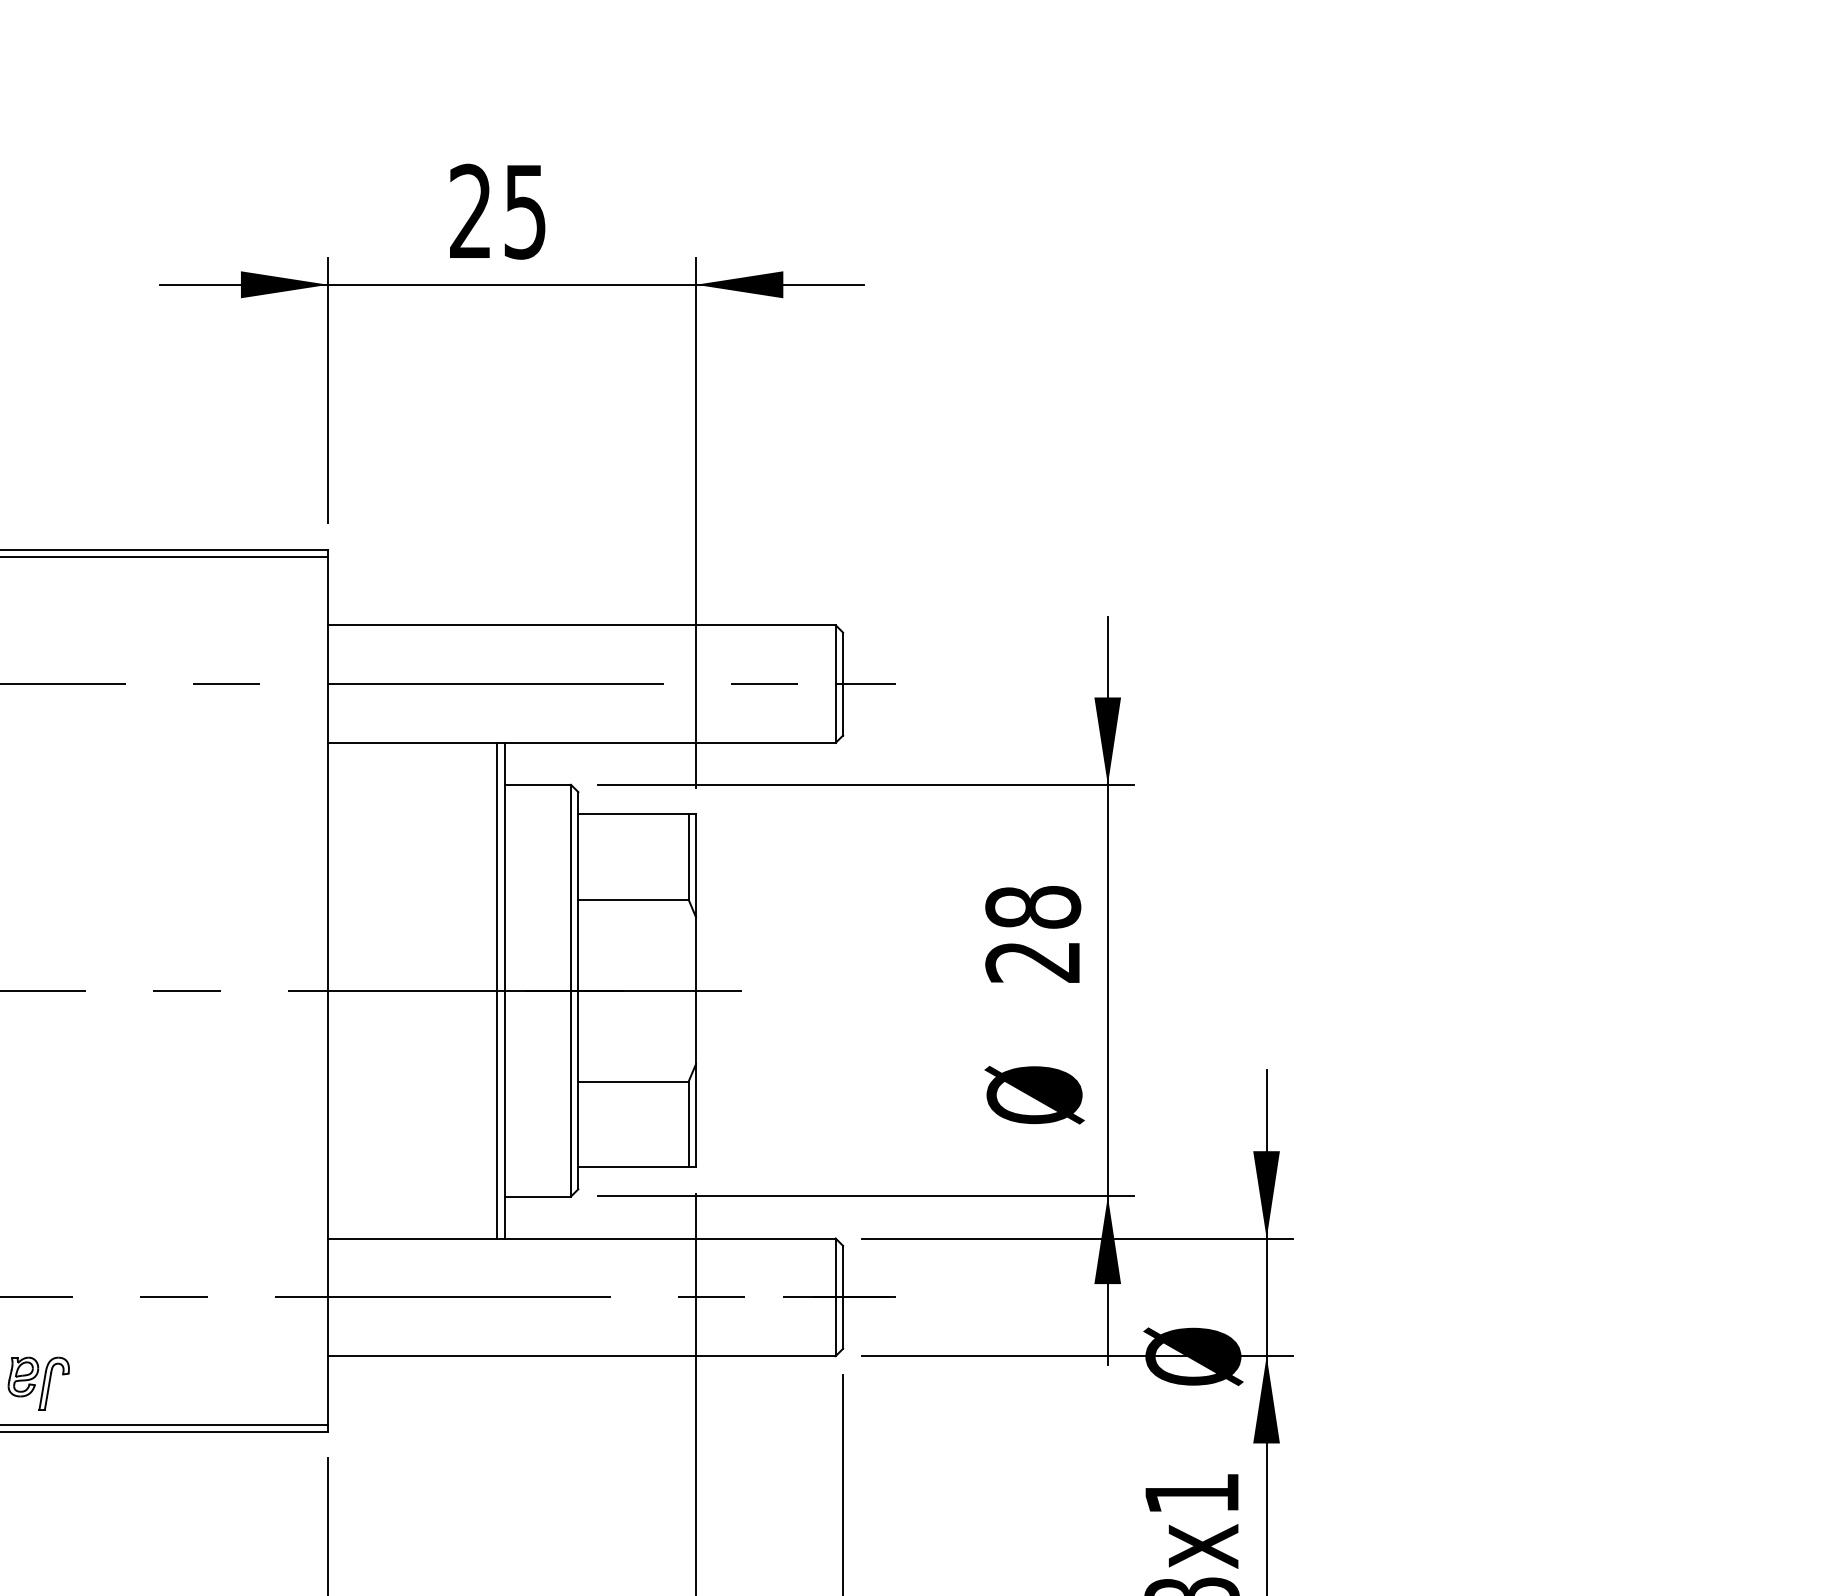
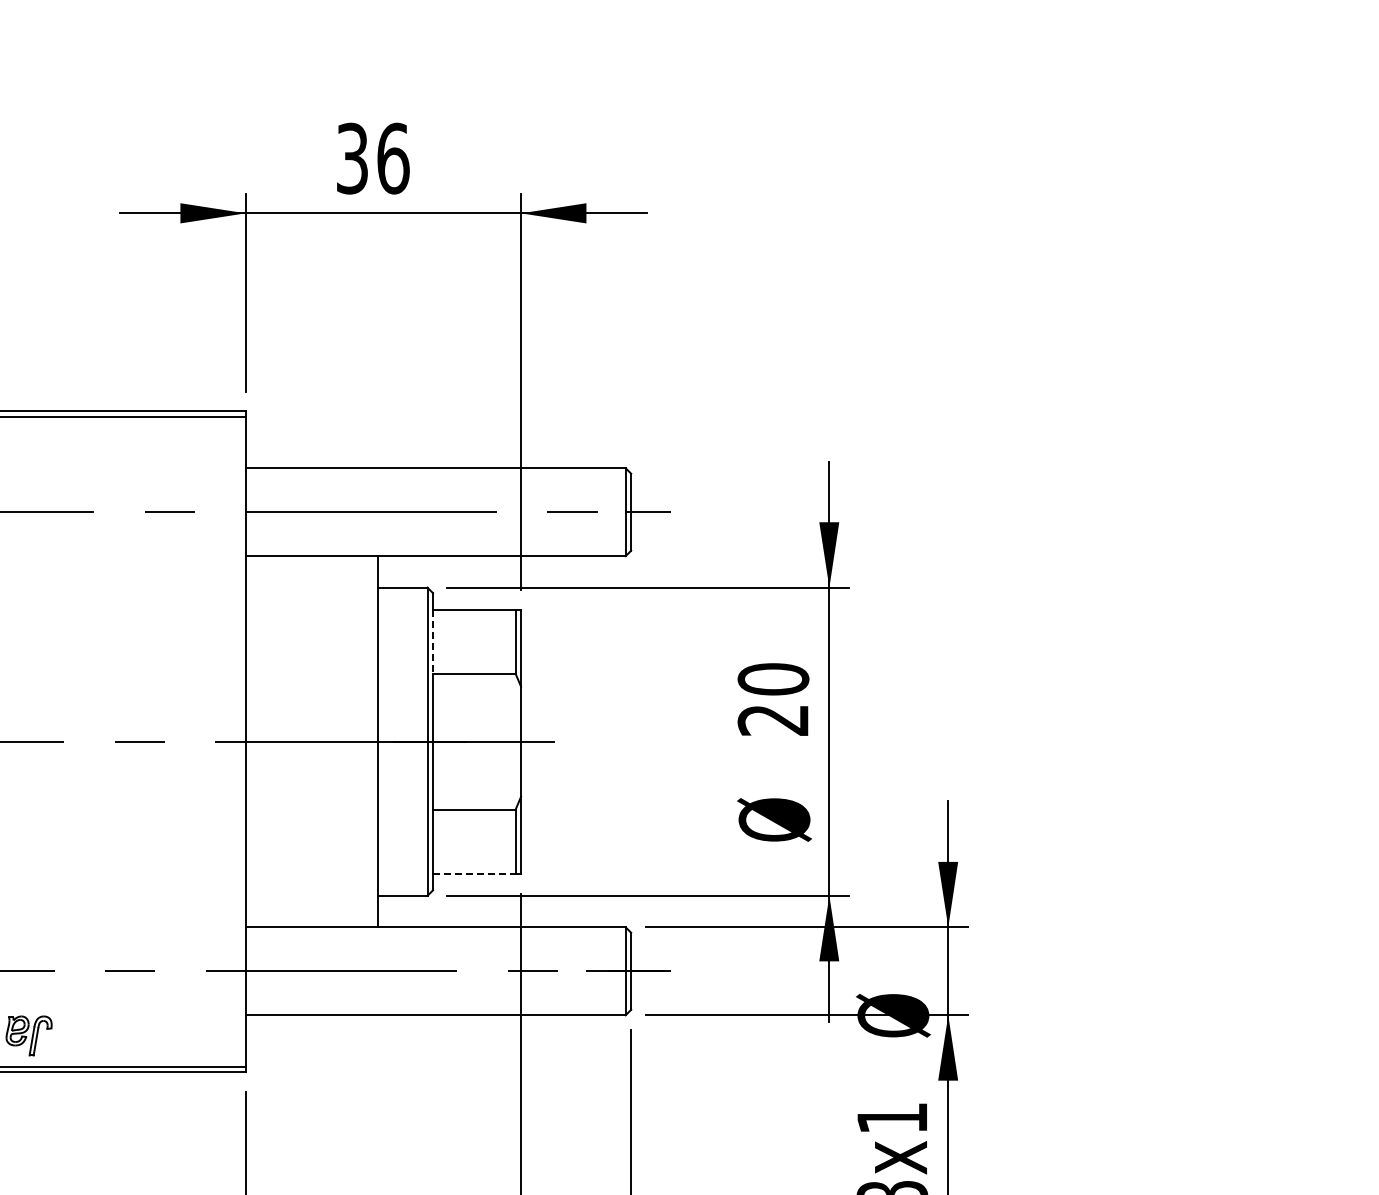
text: (498, 211) -> (373, 158), 25 -> 36
line: (579, 858) -> (433, 642), solid -> dashed
text: (1033, 907) -> (773, 679), 28 -> 20
line: (497, 990) -> (372, 741), removed
line: (633, 1166) -> (474, 873), solid -> dashed

